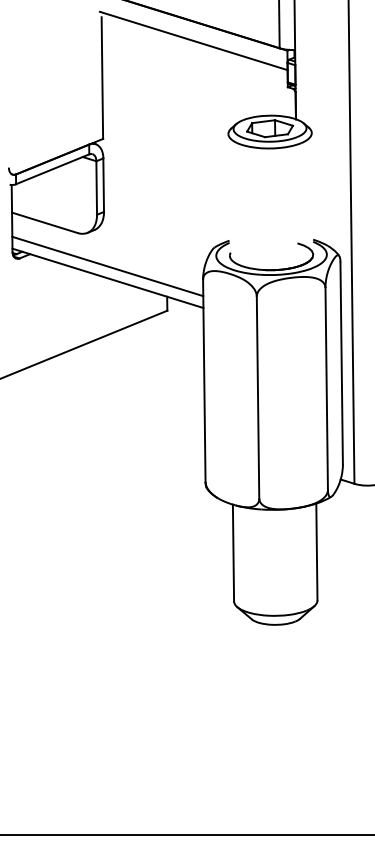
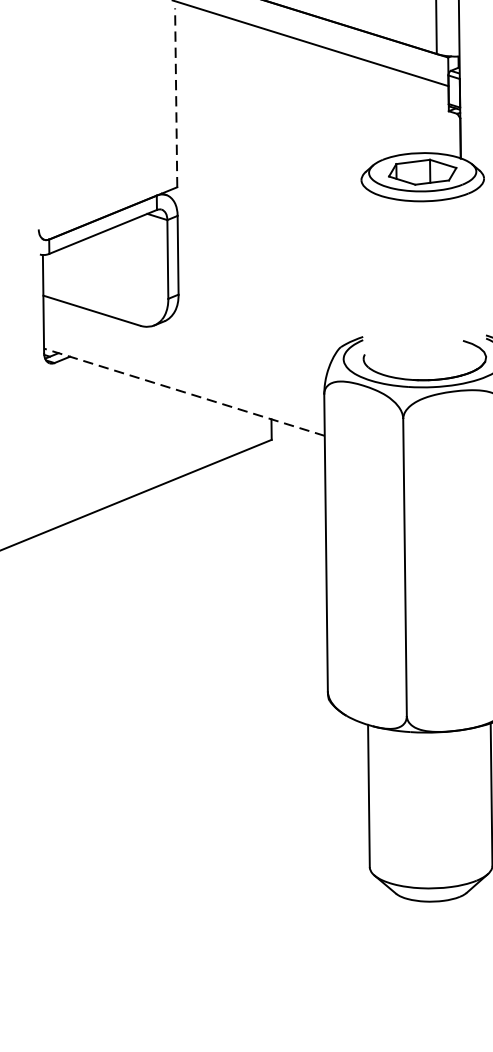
line: (102, 78) -> (176, 98), solid -> dashed
line: (107, 266) -> (183, 374), removed
line: (107, 278) -> (183, 392), solid -> dashed

